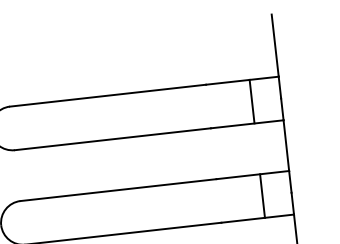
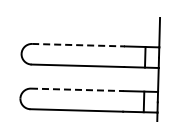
line: (110, 96) -> (79, 45), solid -> dashed
line: (118, 189) -> (77, 89), solid -> dashed

